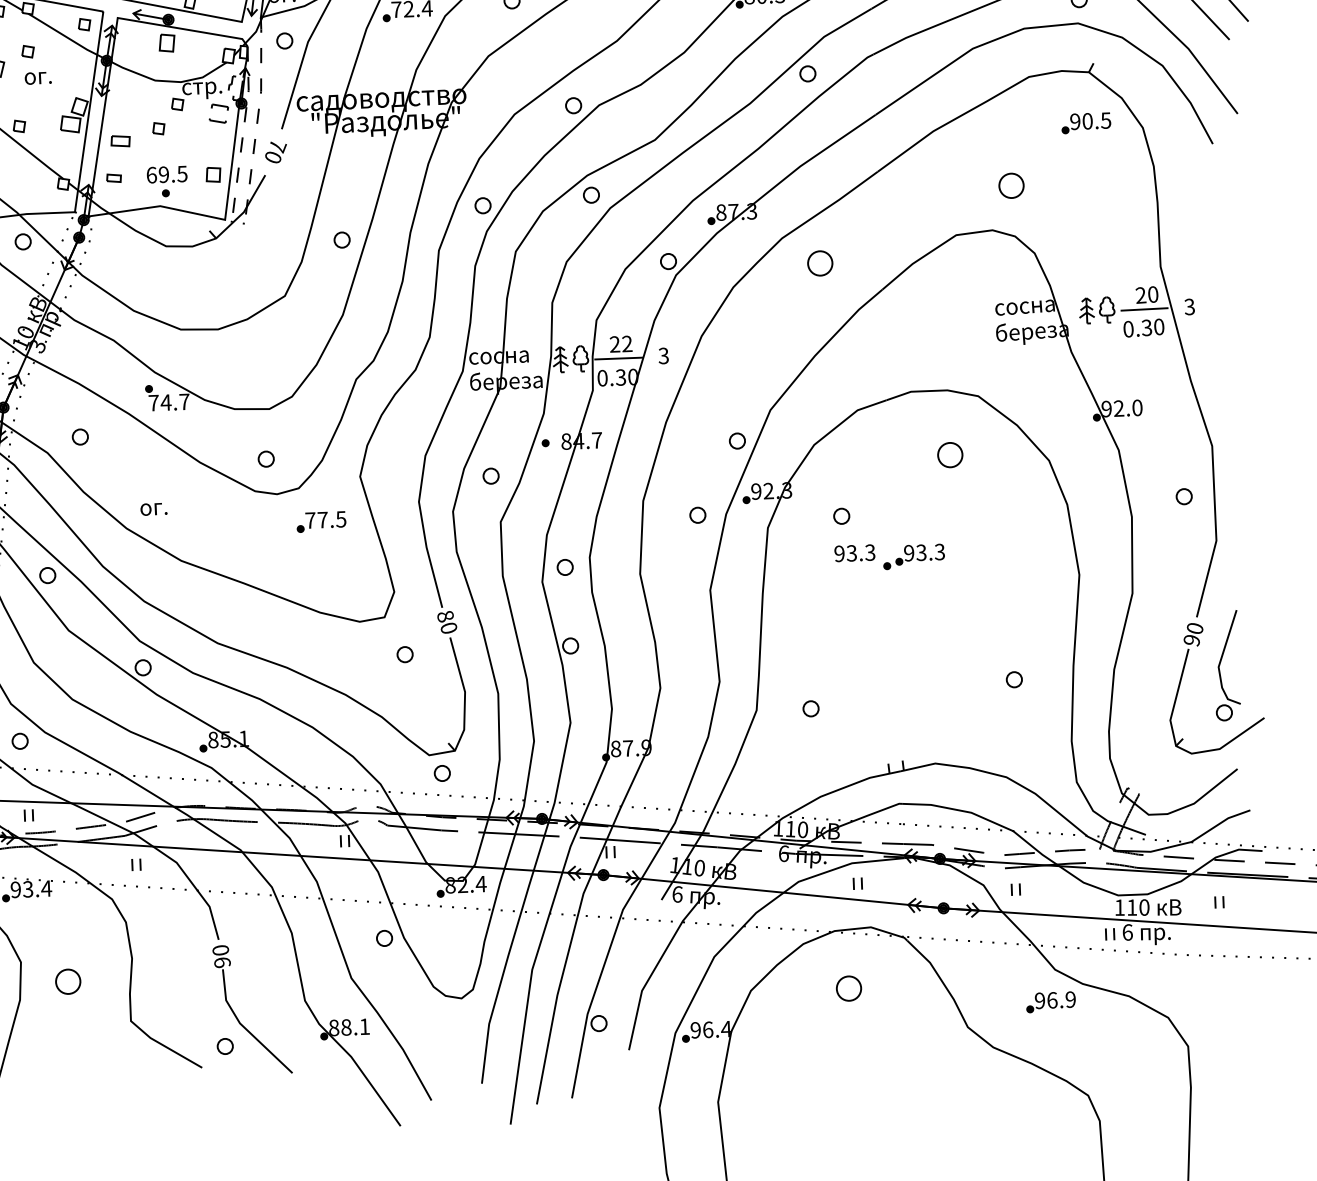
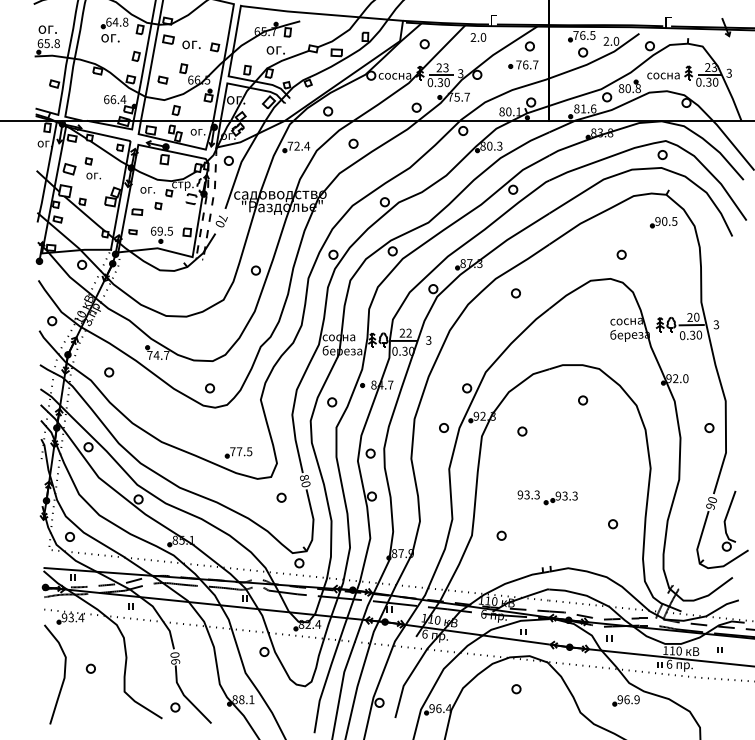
part: (1010, 184) -> (621, 254), size x0.62
part: (819, 263) -> (515, 293), size x0.62
part: (951, 455) -> (583, 400), size x0.62
text: (153, 509) -> (147, 190), moved
part: (320, 521) -> (238, 452), moved
part: (889, 556) -> (547, 497), moved
part: (66, 980) -> (90, 668), size x0.62
part: (849, 989) -> (516, 689), size x0.62

